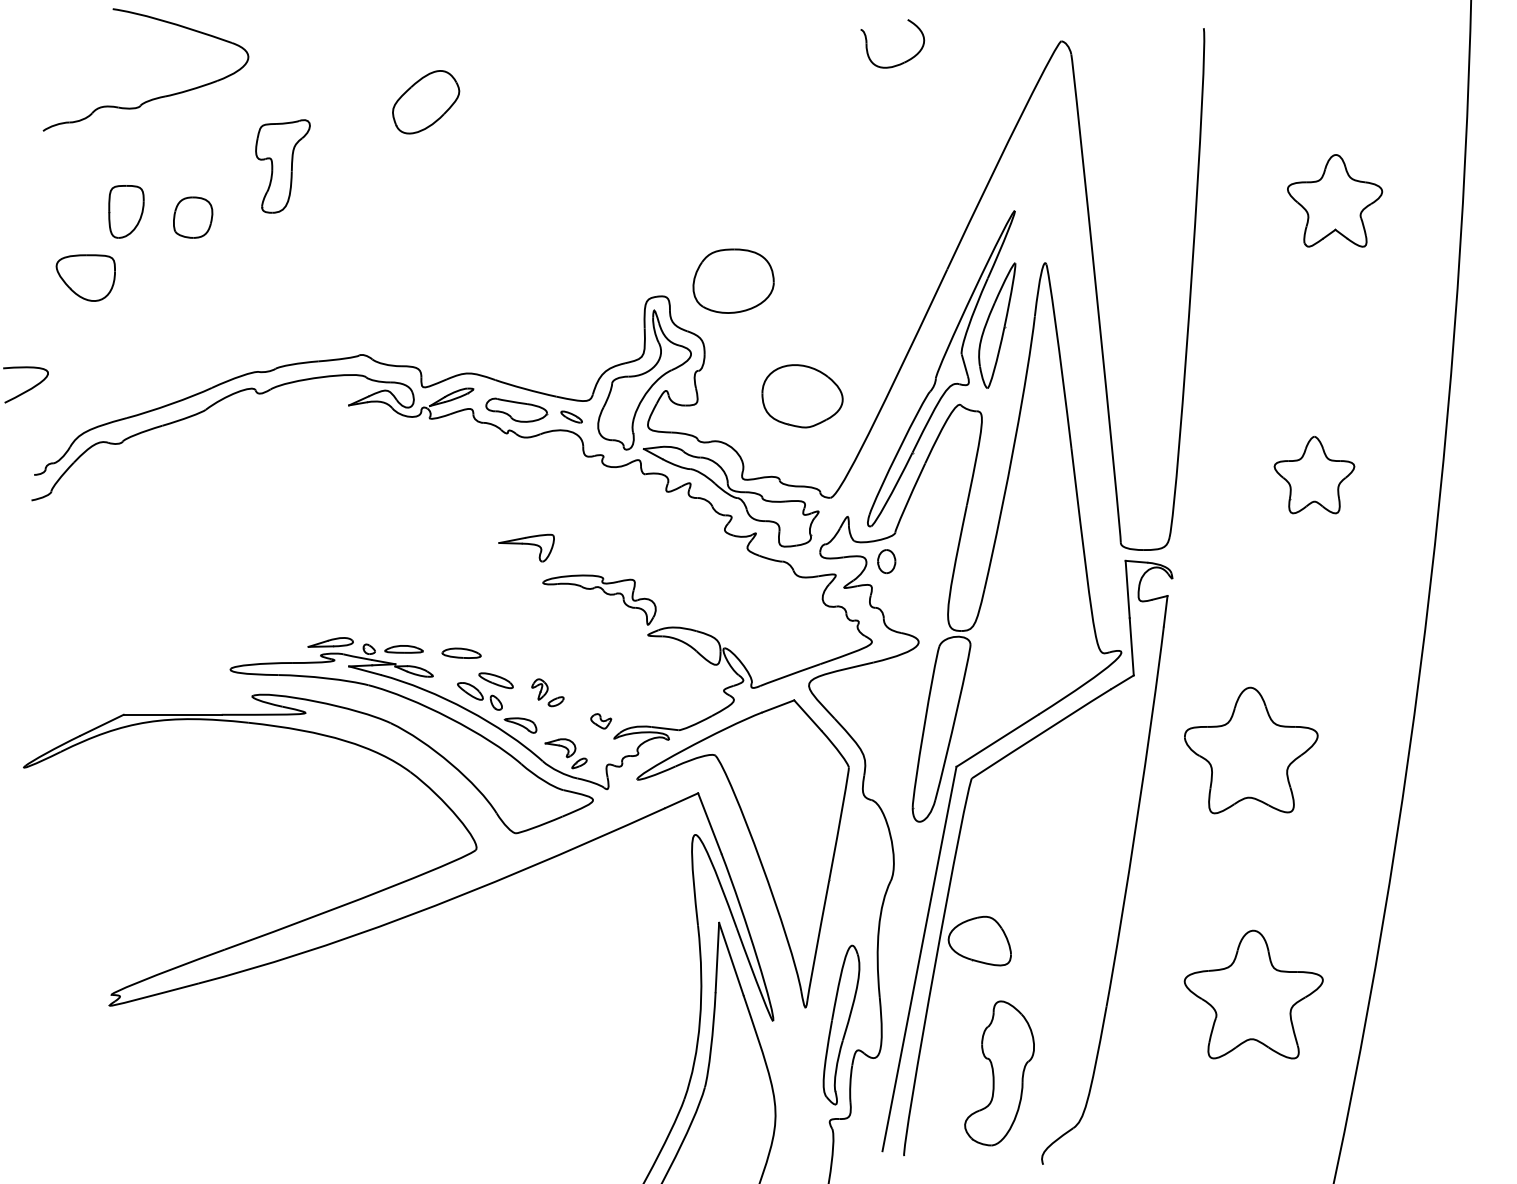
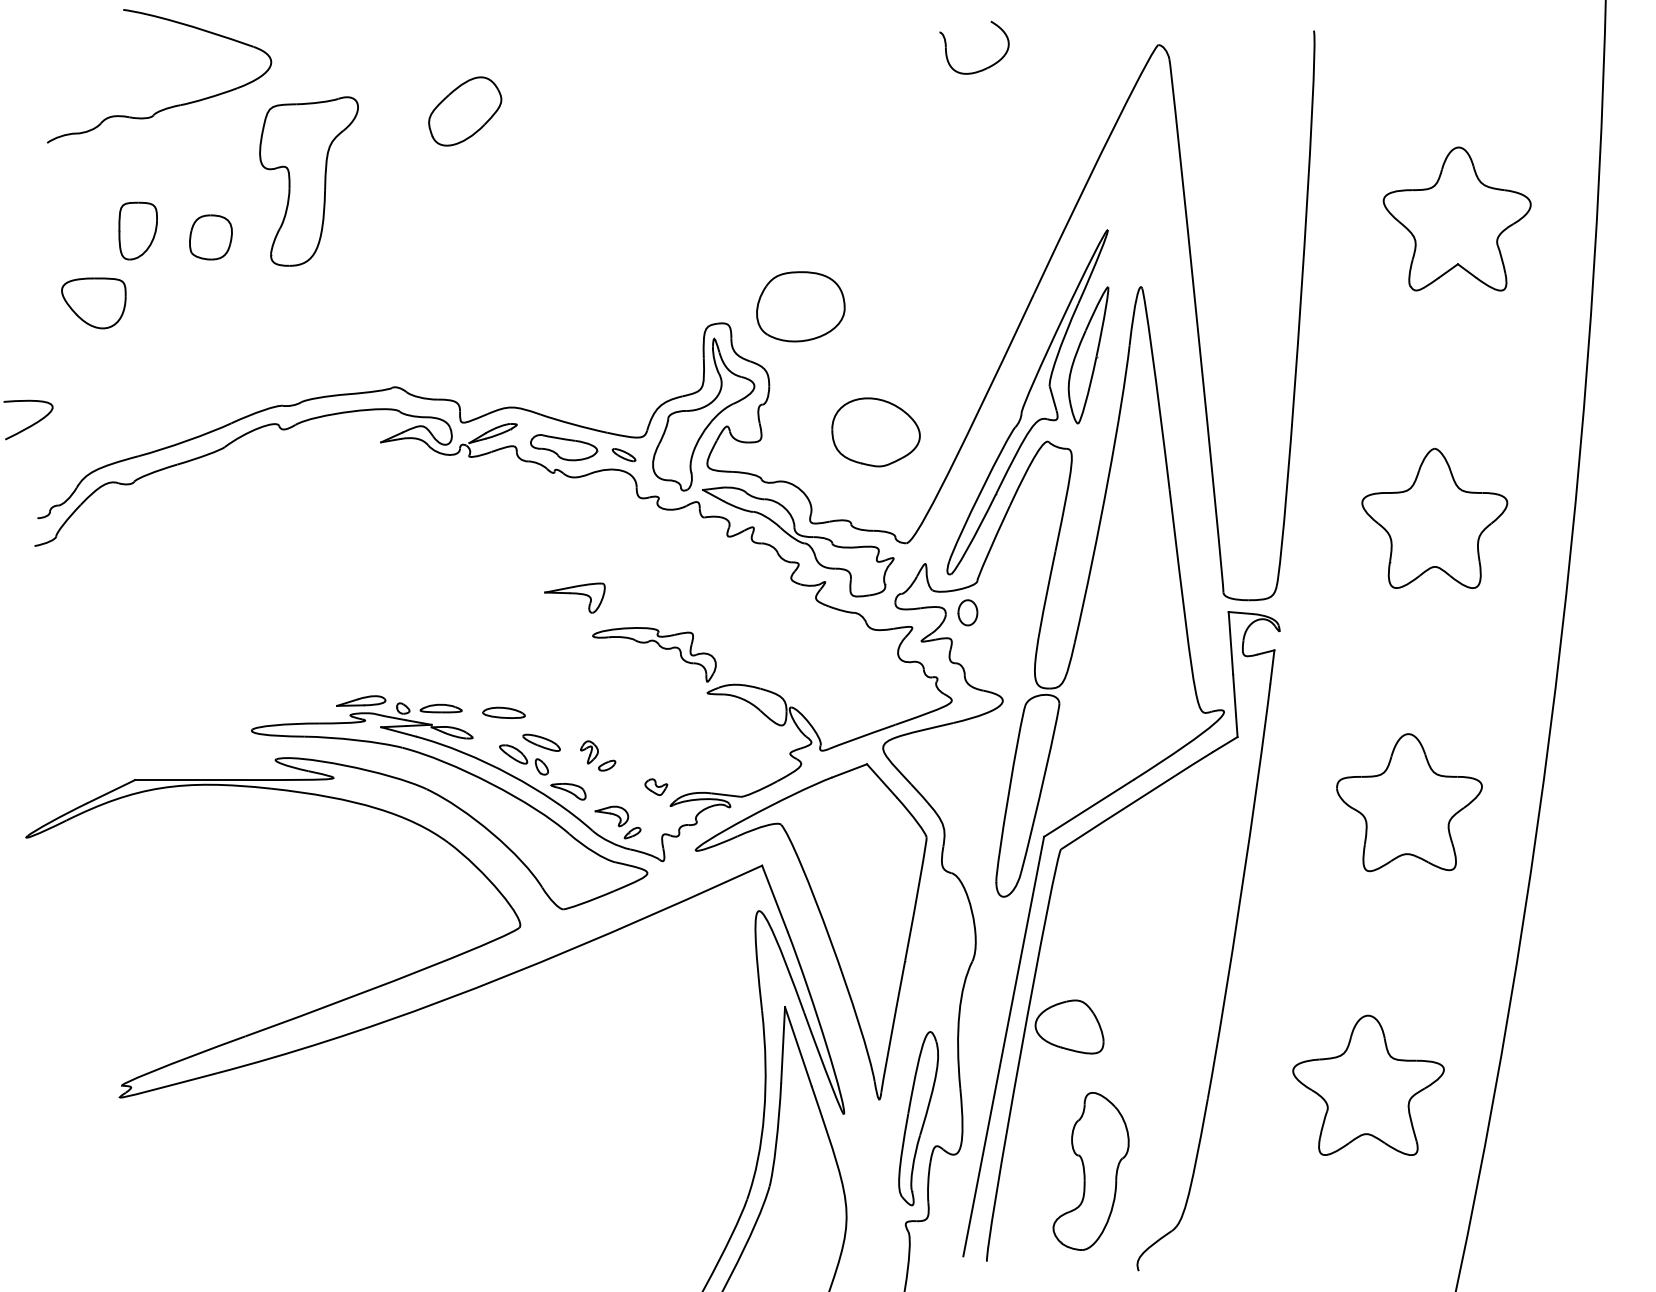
part: (282, 166) -> (308, 181), size x1.67
part: (1334, 200) -> (1456, 218), size x1.43
part: (1314, 474) -> (1434, 517), size x1.67
part: (1251, 750) -> (1409, 802), moved

